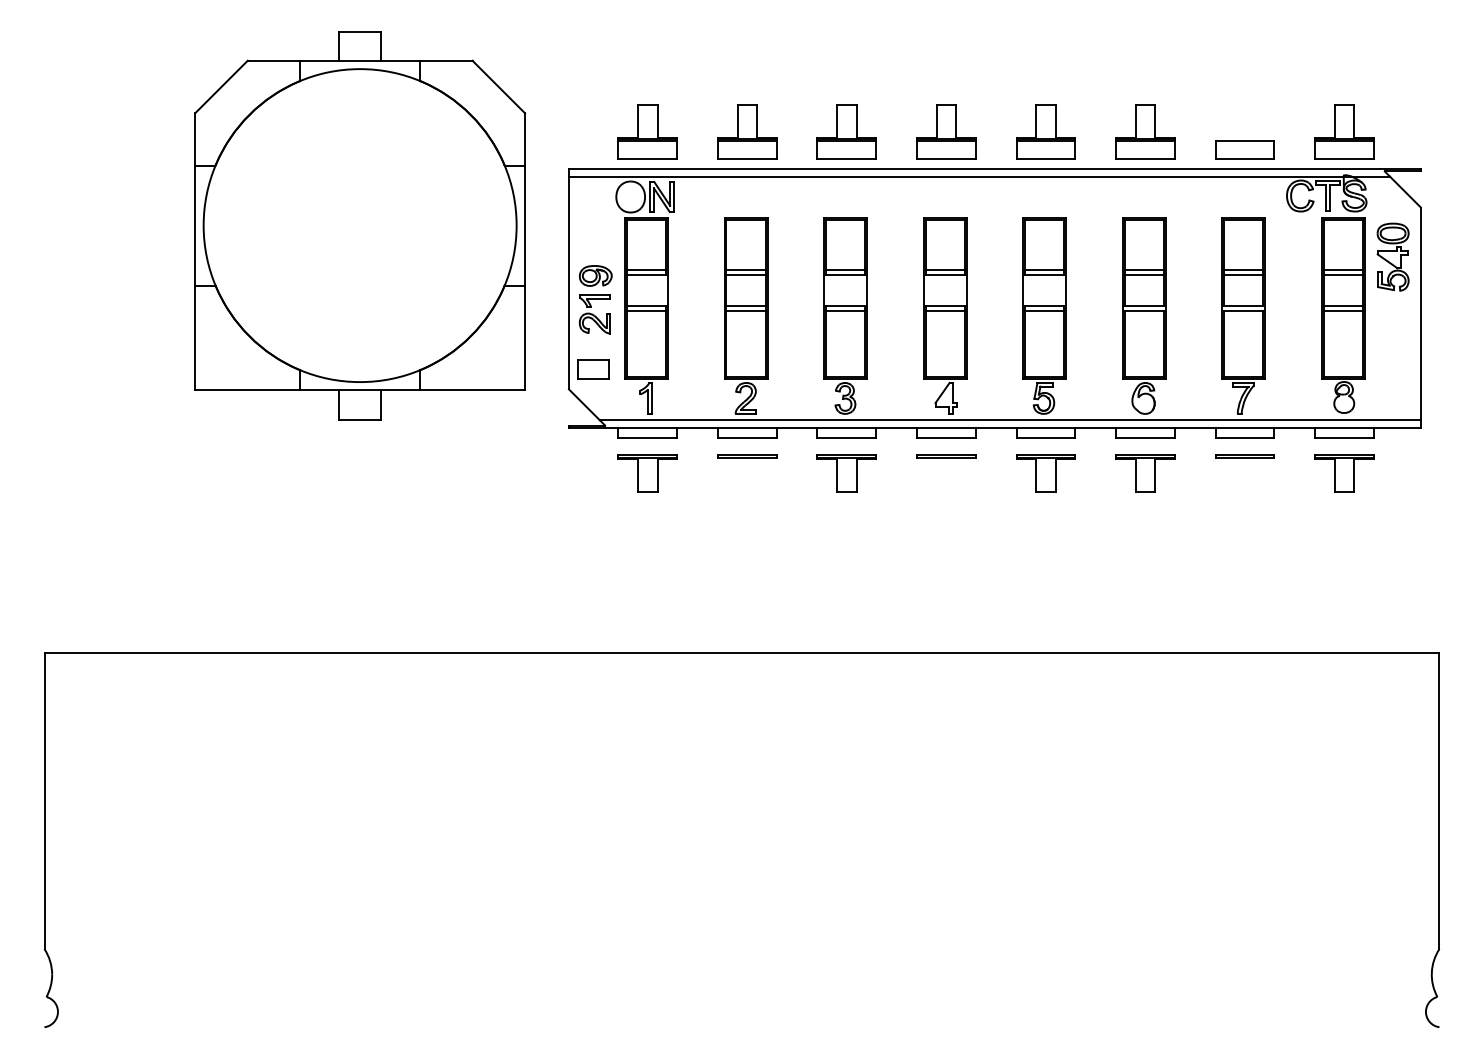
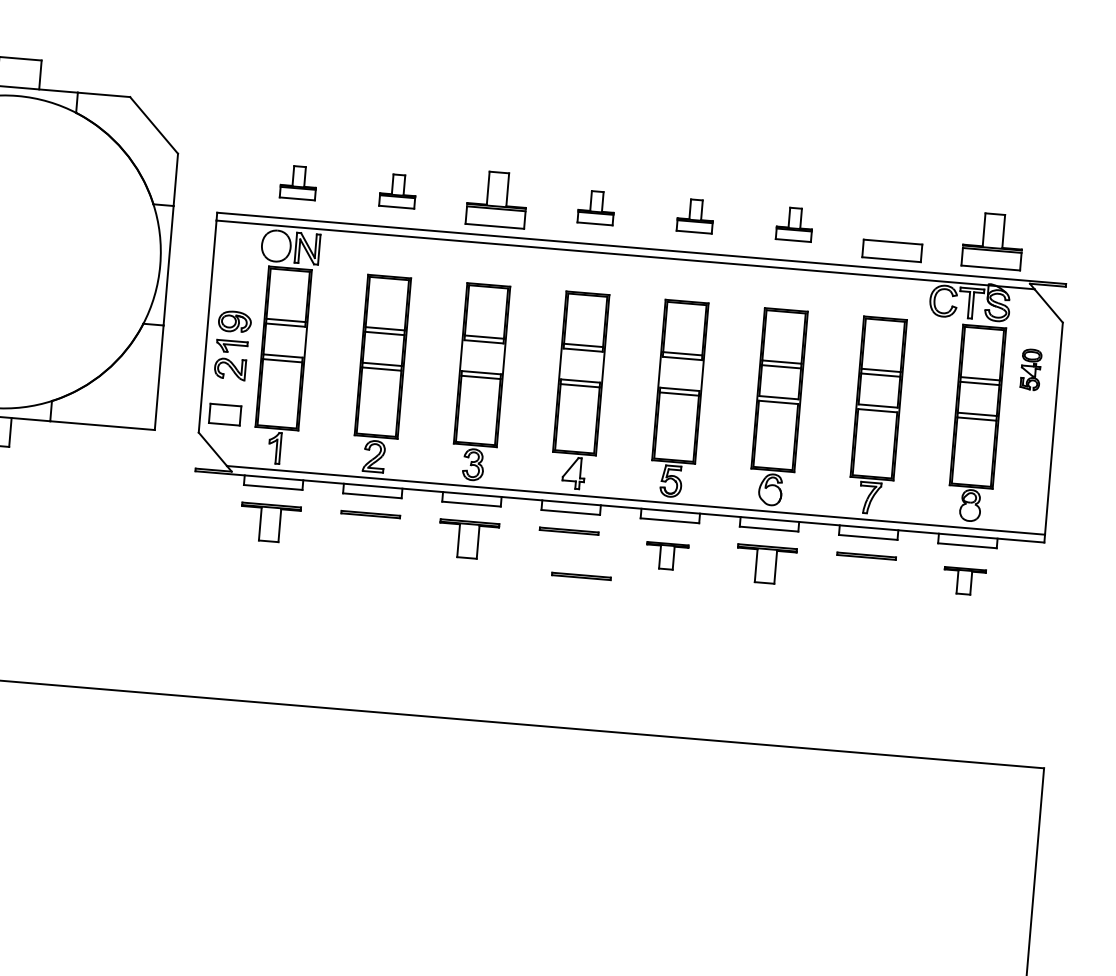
part: (647, 131) -> (298, 182), size x0.6
part: (747, 131) -> (398, 190), size x0.6
part: (946, 131) -> (596, 207), size x0.6
part: (1045, 131) -> (695, 215), size x0.6
part: (1145, 131) -> (794, 223), size x0.6
part: (1392, 256) -> (1030, 369), size x0.6
part: (1045, 473) -> (666, 556), size x0.7
part: (1344, 473) -> (964, 581), size x0.7
line: (962, 499) -> (581, 575), added

